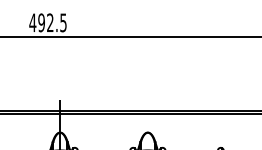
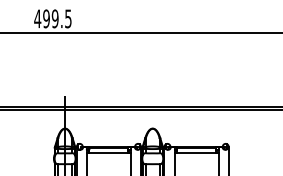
text: (49, 22) -> (54, 18), 492.5 -> 499.5

